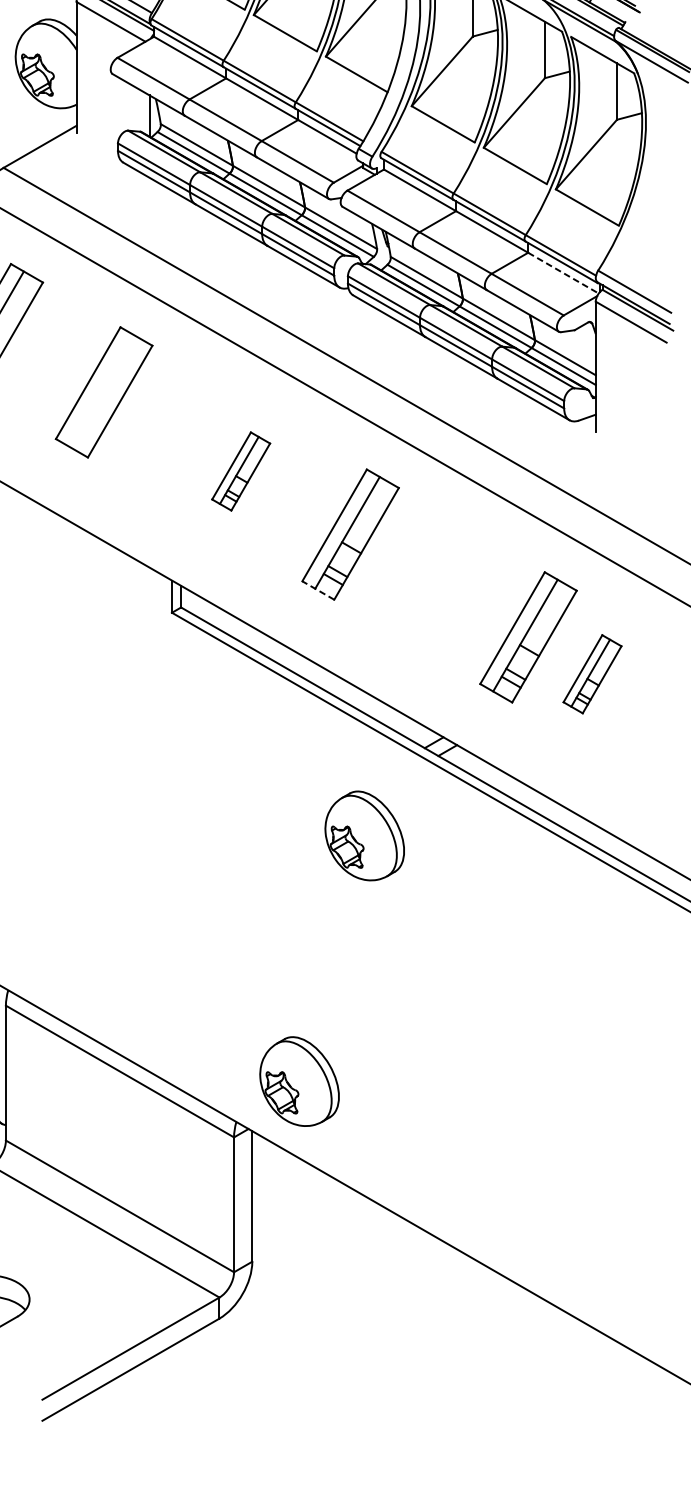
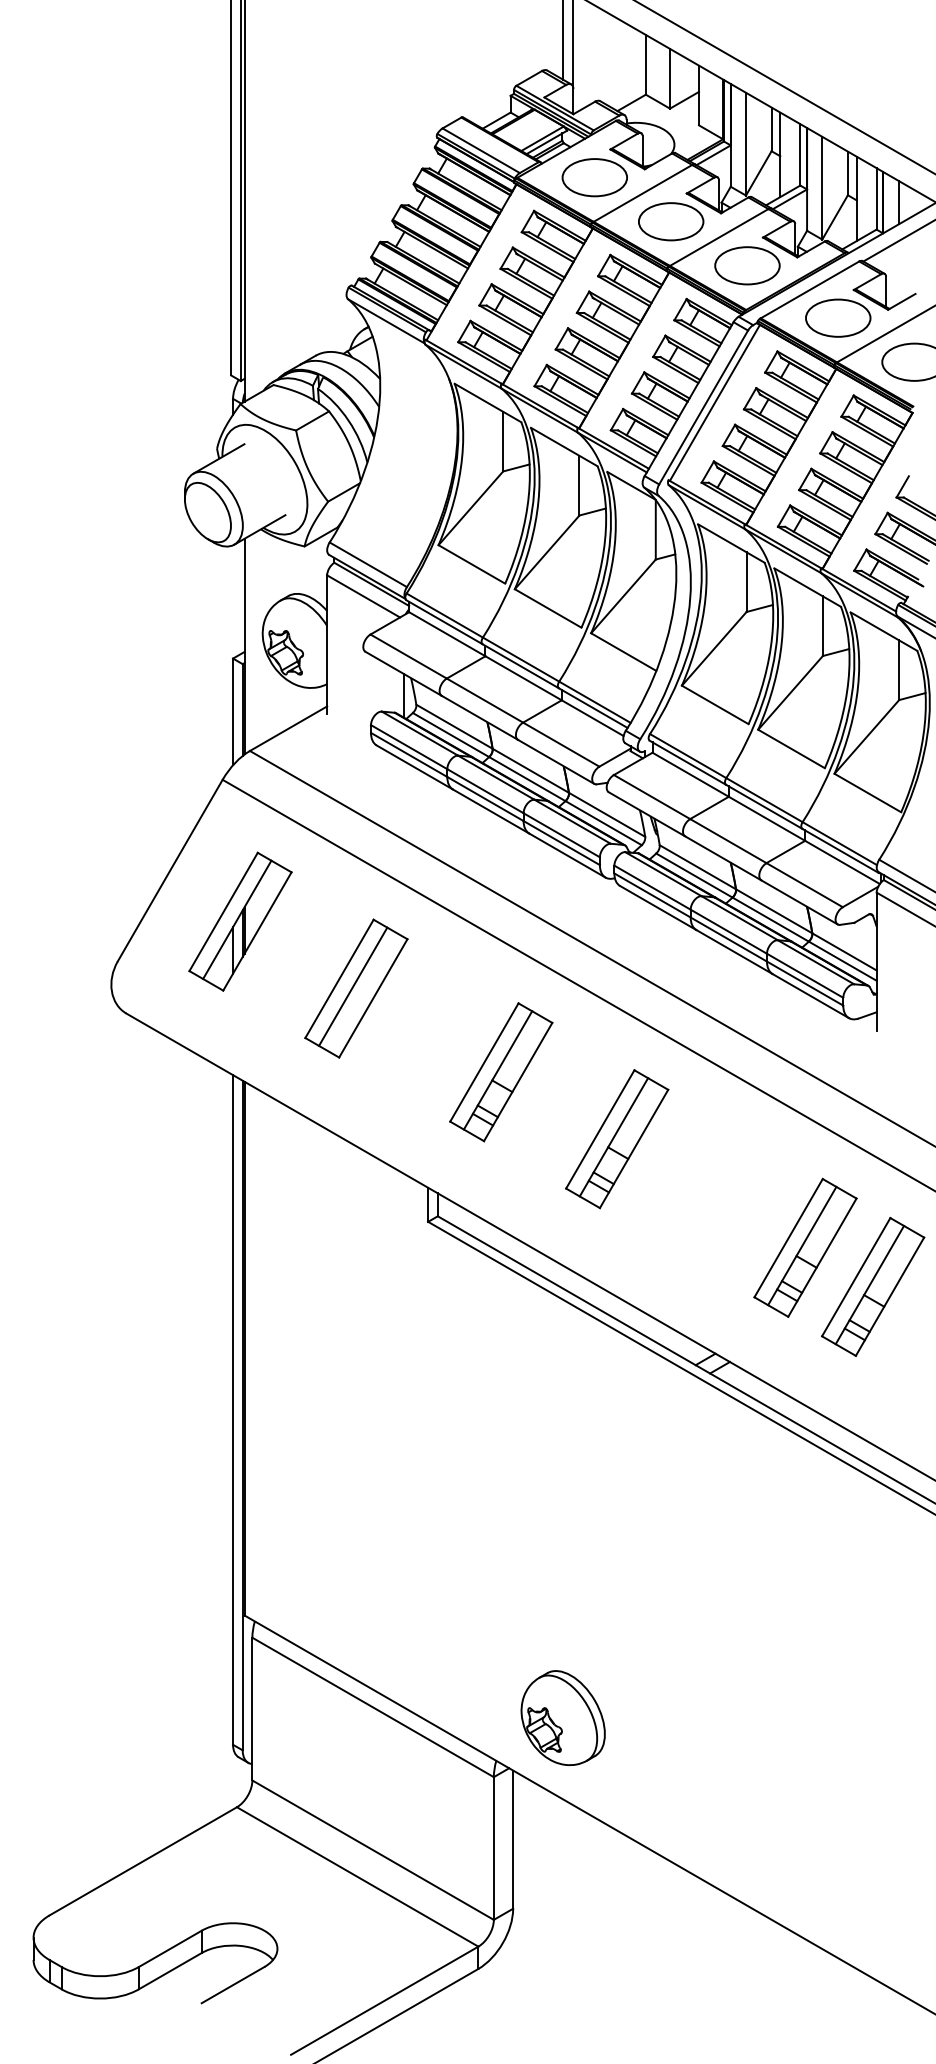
line: (563, 273) -> (842, 862), dashed -> solid
line: (101, 390) -> (353, 986), added
part: (241, 471) -> (501, 1072), size x1.67
line: (318, 590) -> (583, 1198), dashed -> solid
part: (592, 673) -> (873, 1286), size x1.67
part: (364, 836) -> (631, 1458), removed

